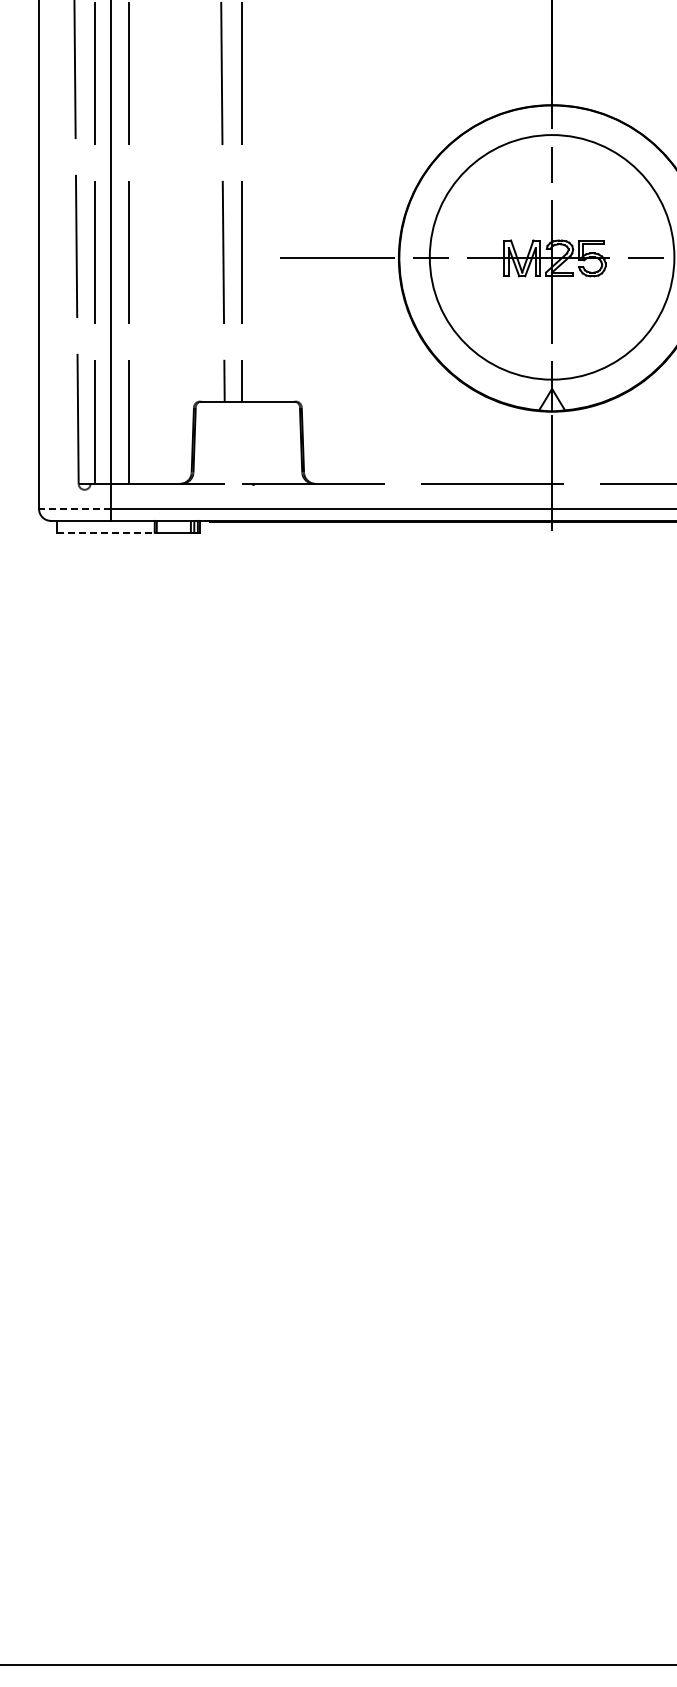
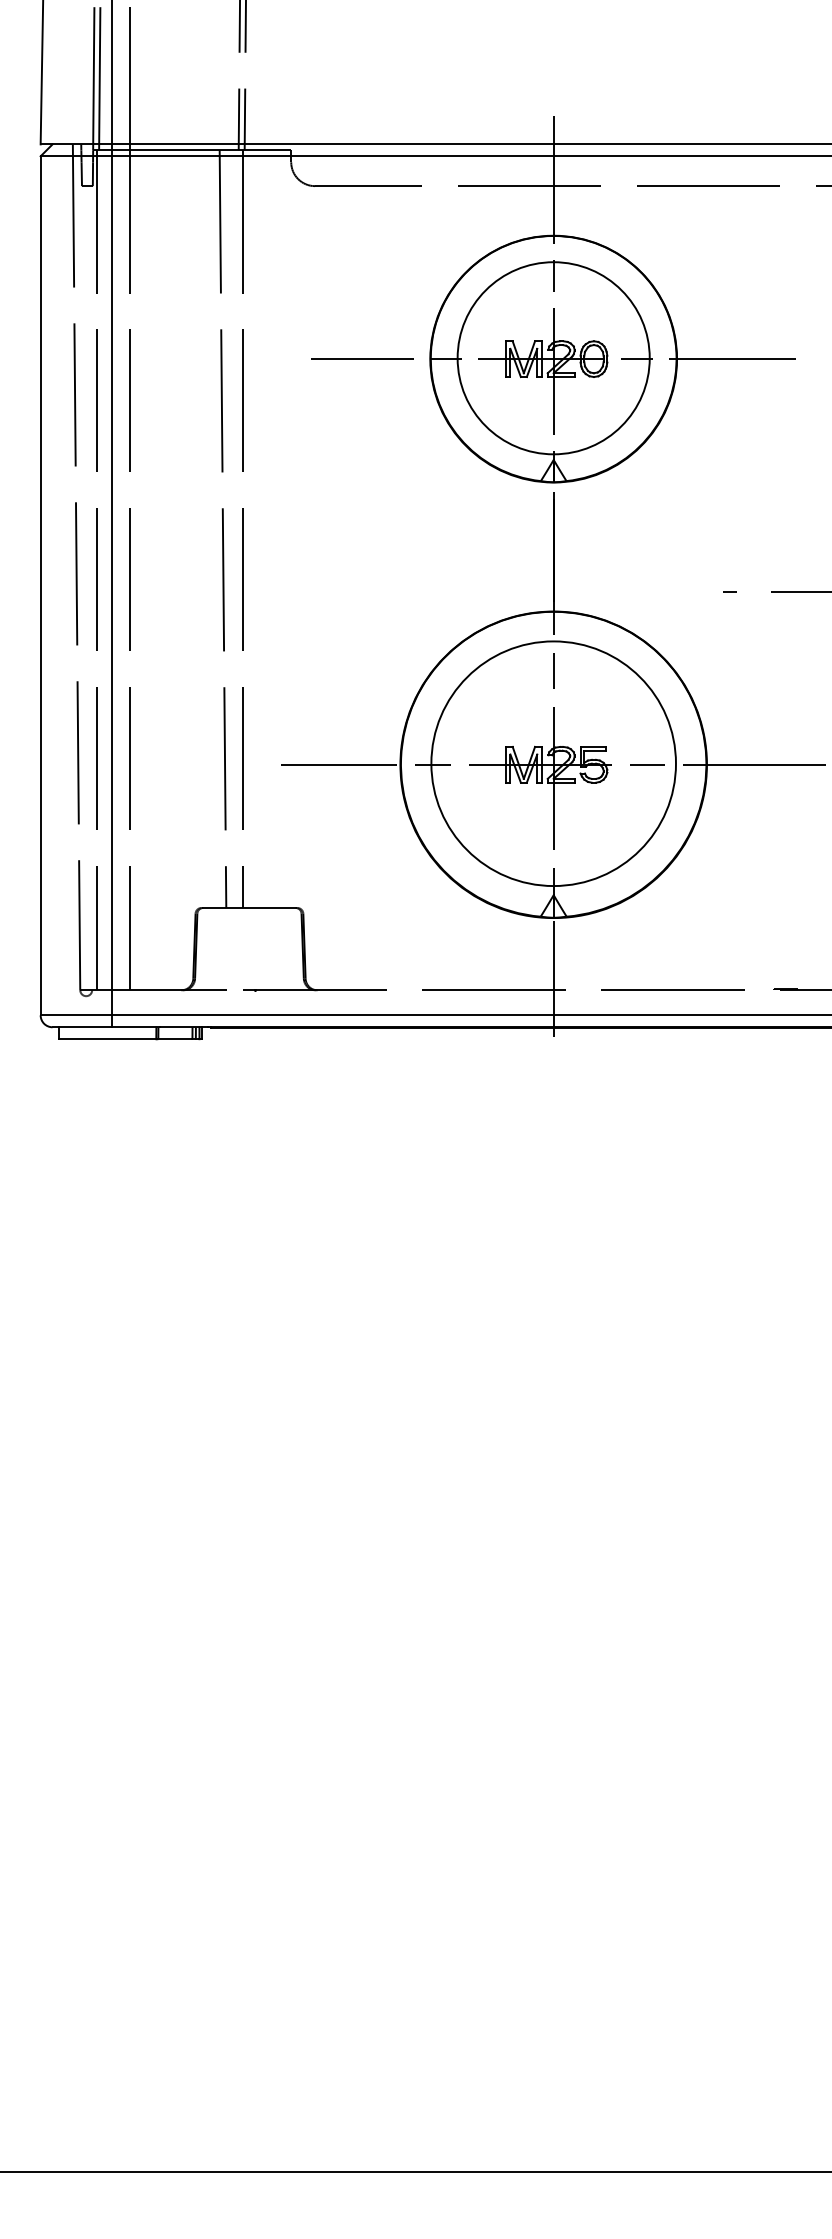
line: (74, 509) -> (76, 1015), dashed -> solid
line: (105, 533) -> (107, 1039), dashed -> solid

